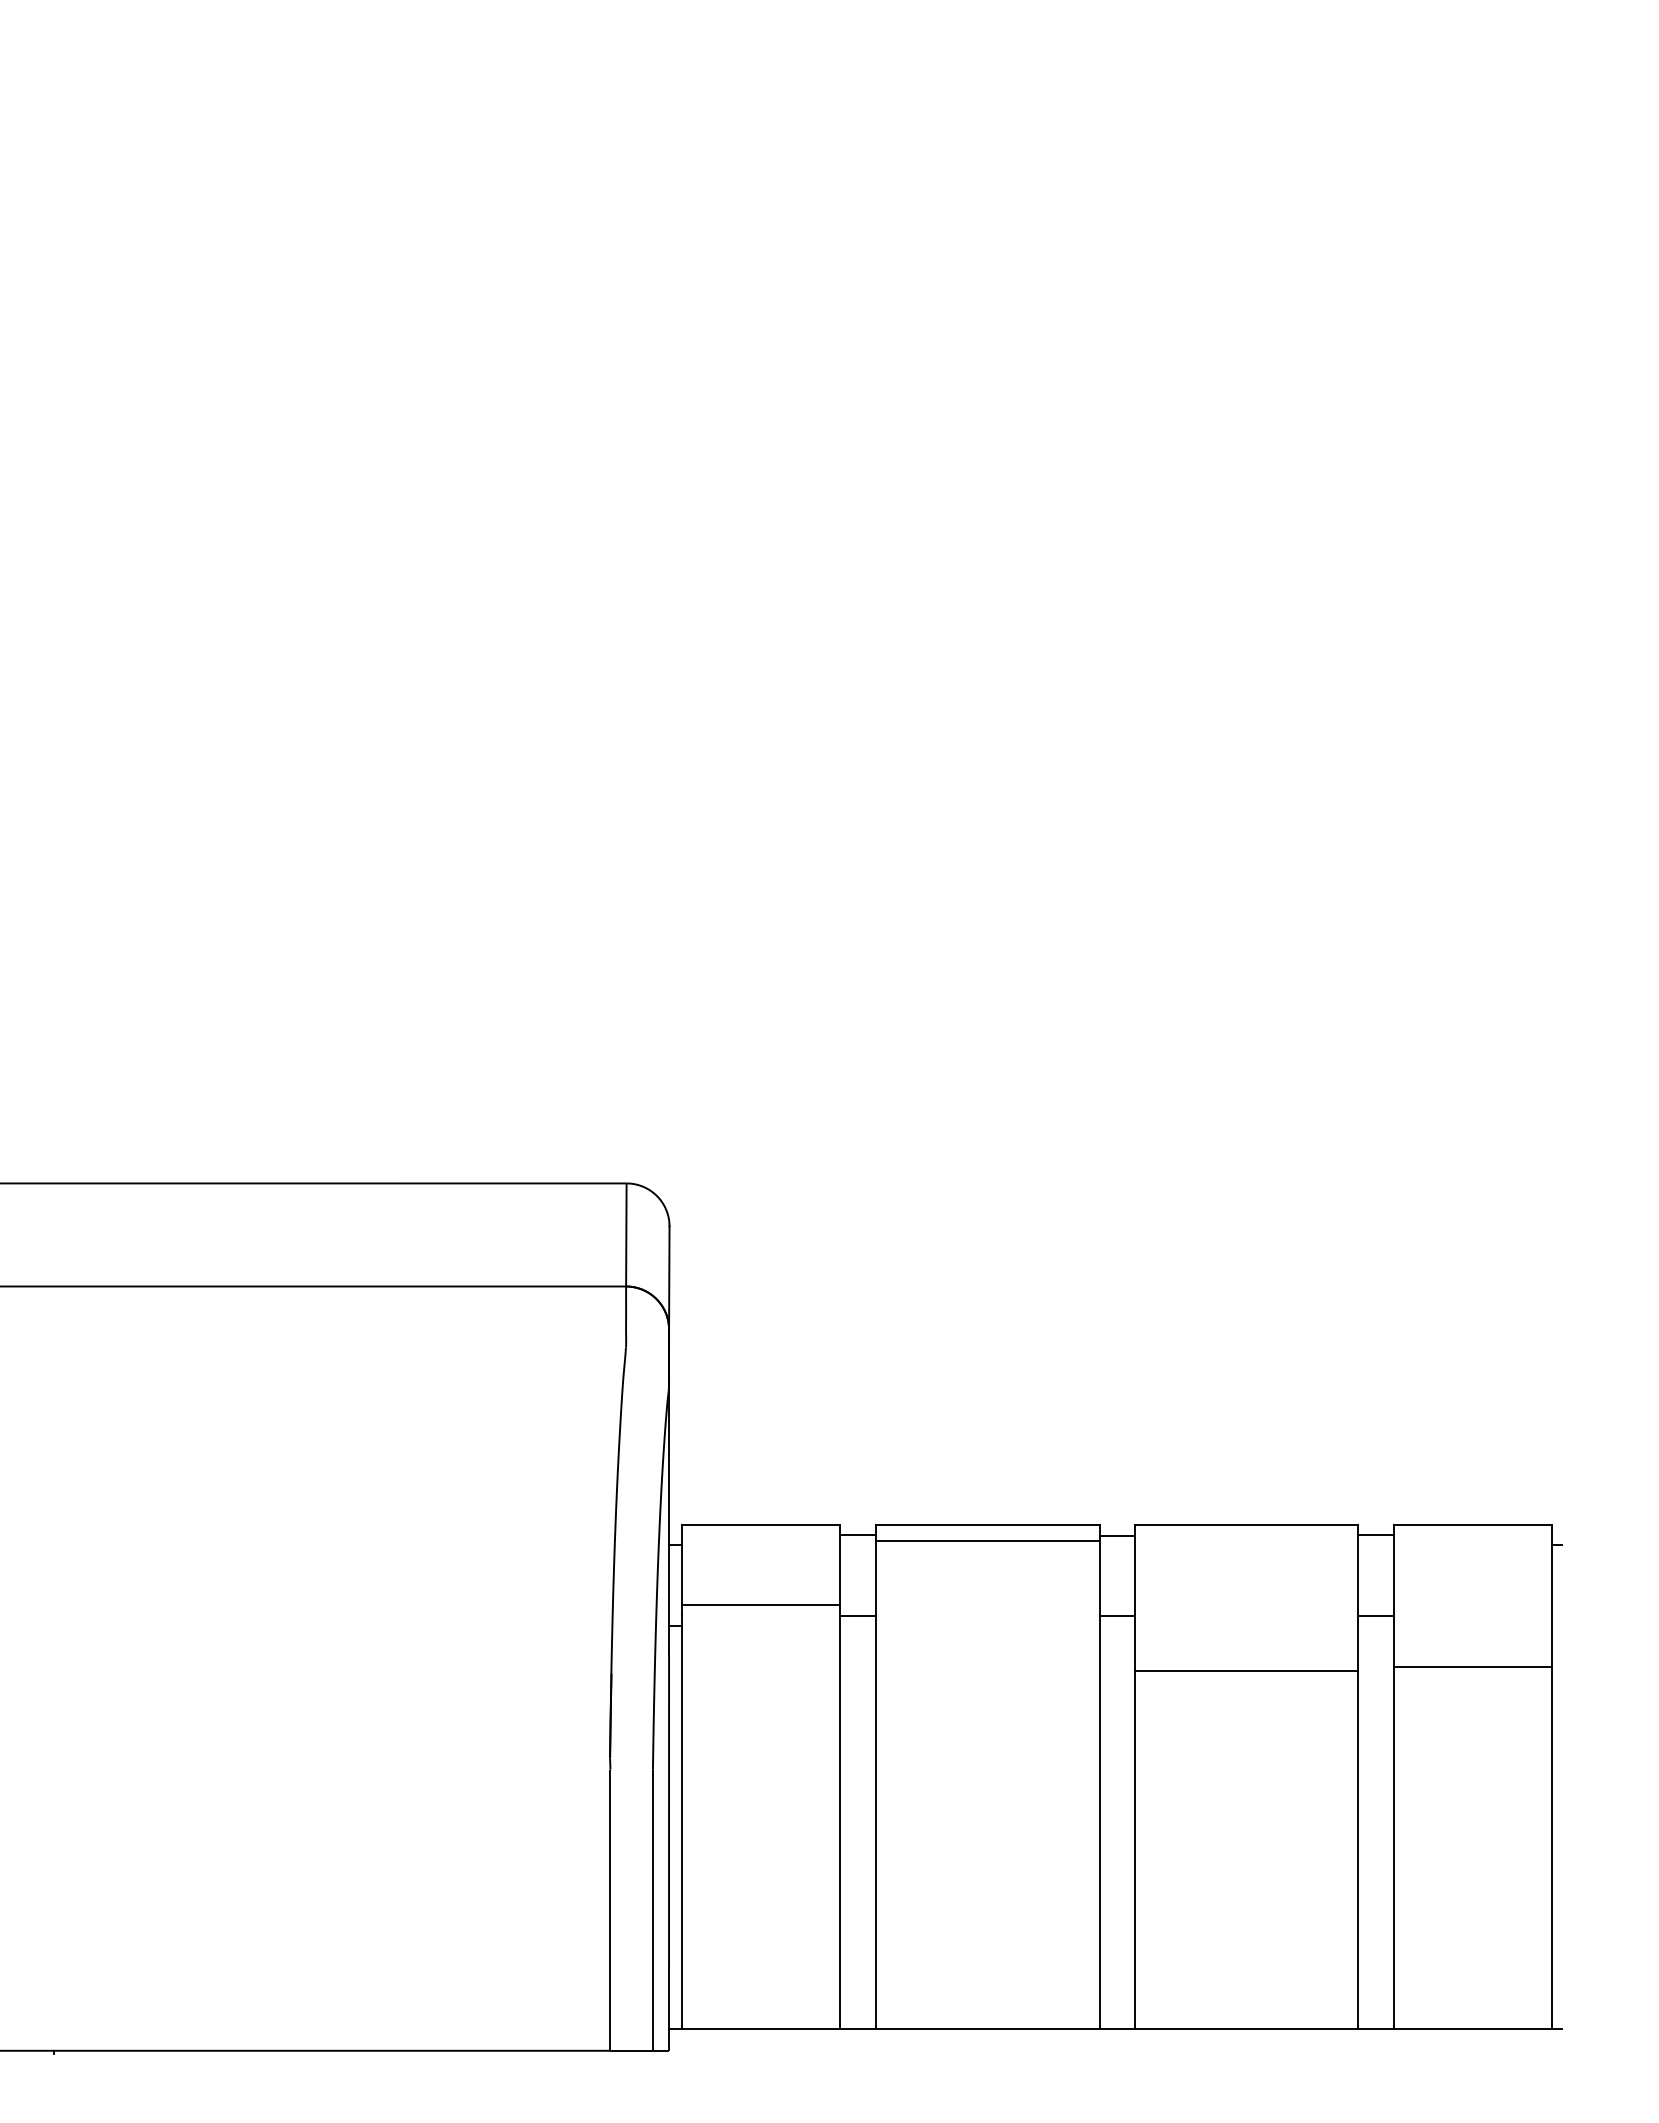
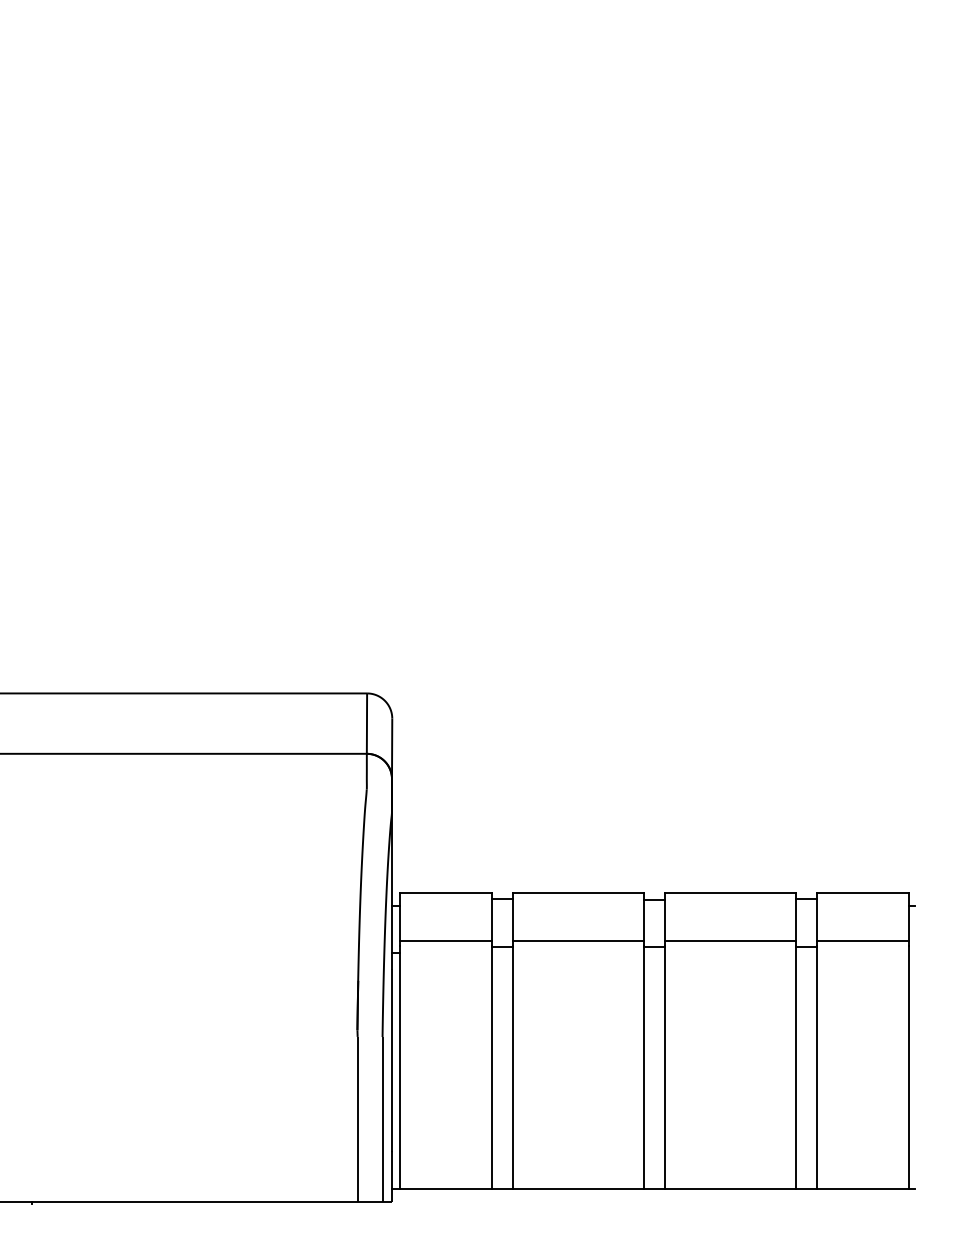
line: (987, 1540) -> (578, 940), moved
line: (1472, 1666) -> (862, 940), moved
line: (1245, 1669) -> (729, 940), moved

